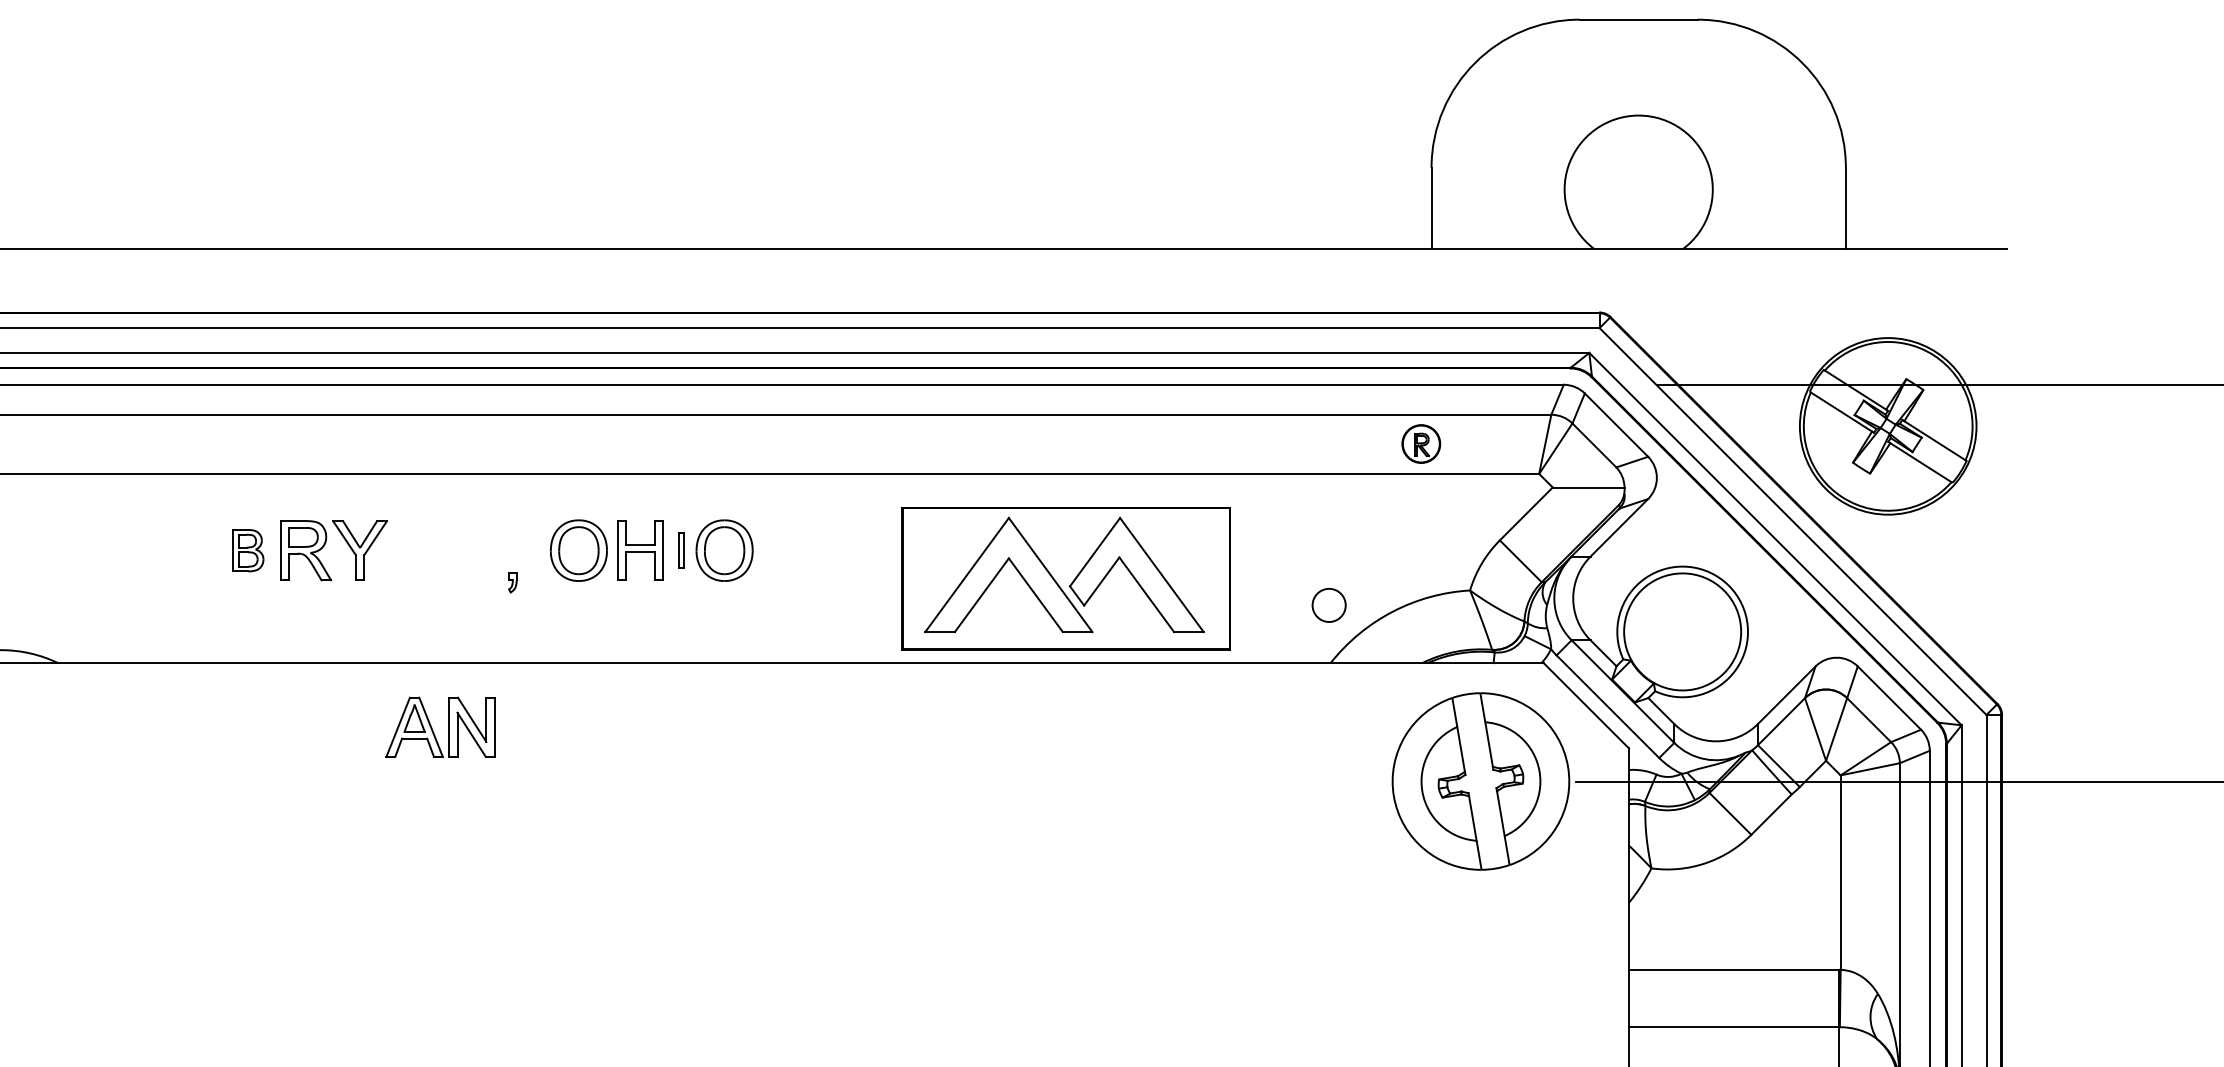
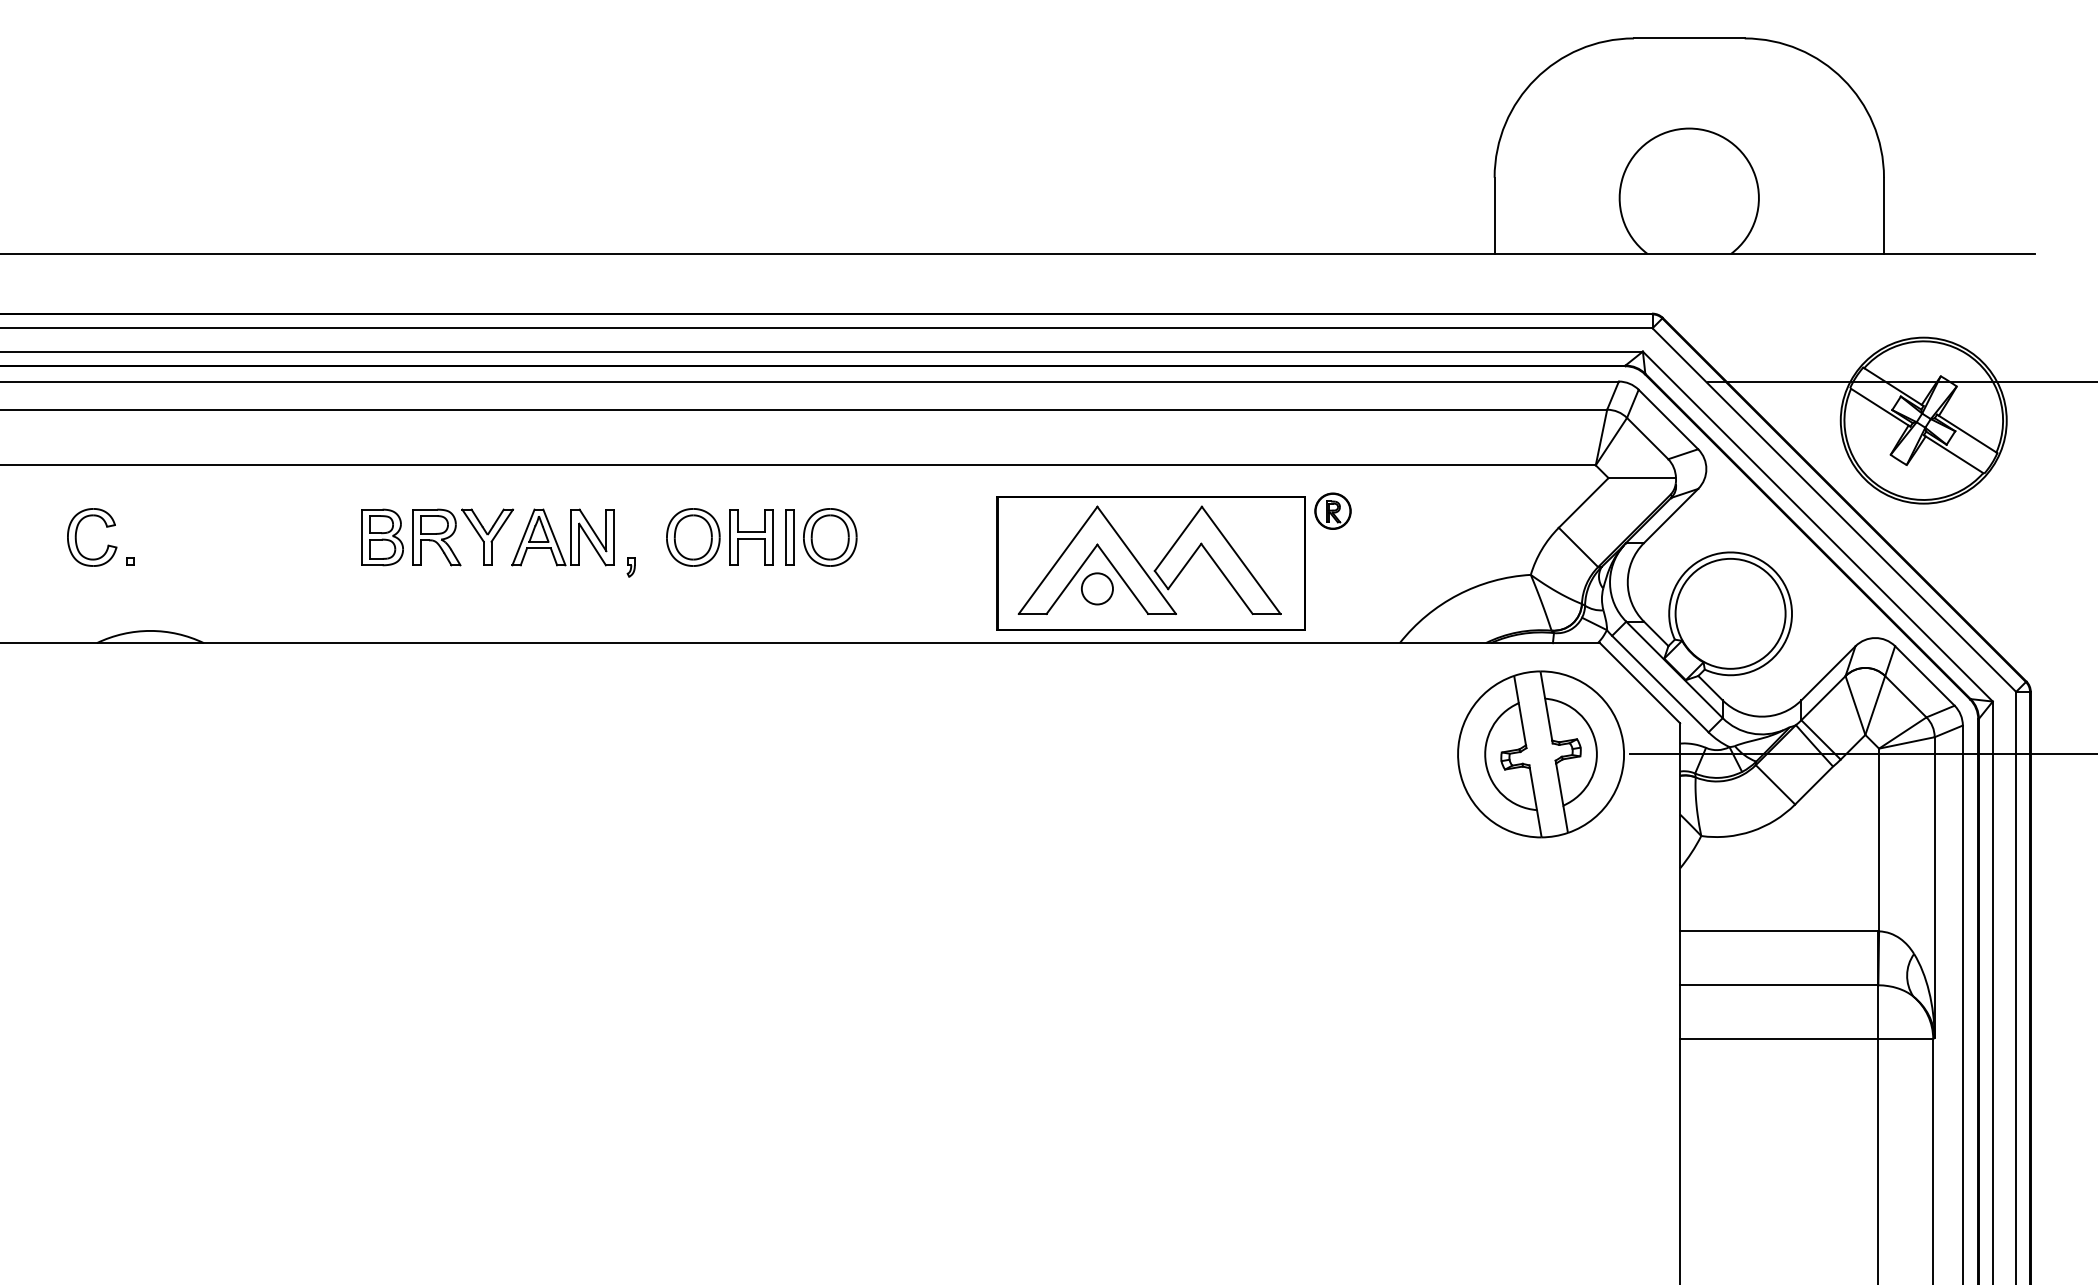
part: (1420, 443) -> (1332, 510), moved
part: (248, 550) -> (382, 537), size x1.43
part: (681, 550) -> (789, 537), size x1.67
circle: (1329, 604) -> (1097, 588), moved
part: (433, 729) -> (556, 539), moved

